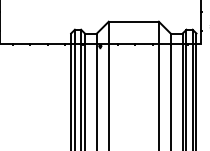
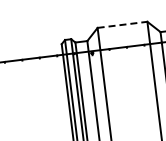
line: (134, 21) -> (123, 24), solid -> dashed

